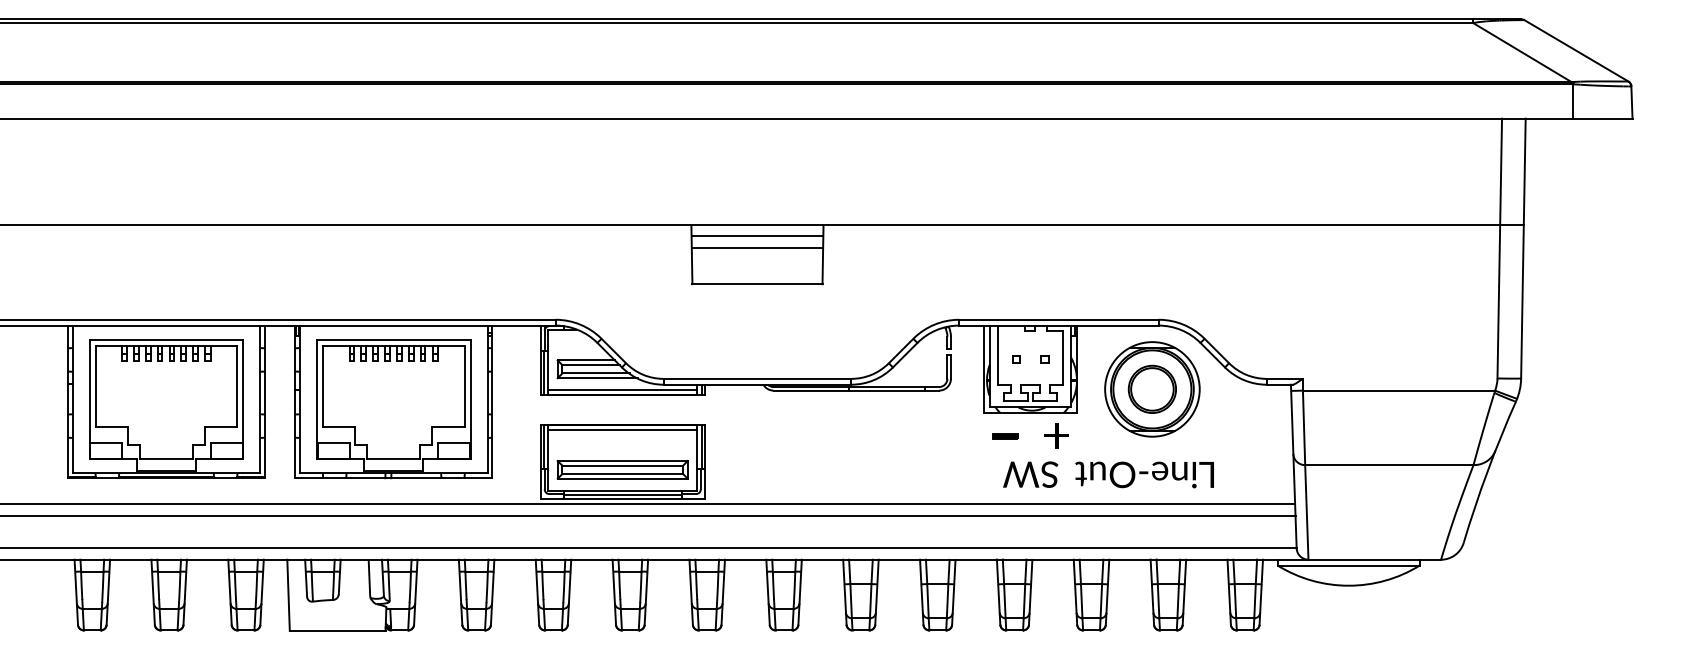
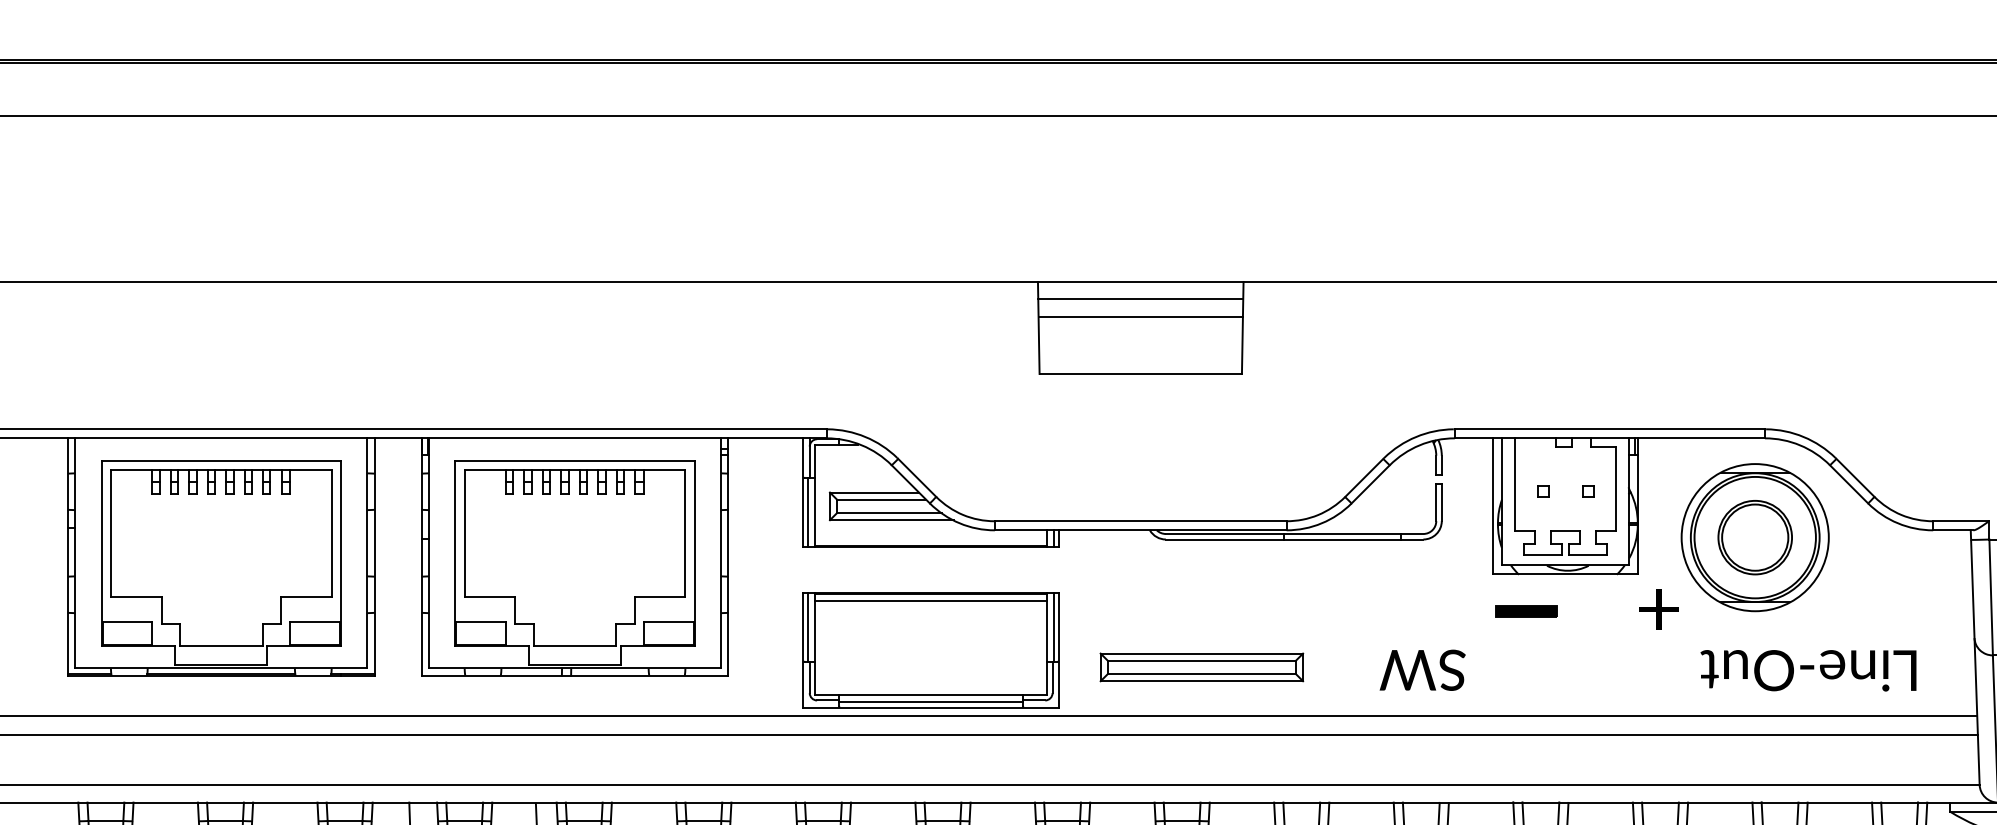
line: (622, 390) -> (930, 539), removed
text: (1056, 435) -> (1658, 609), moved
part: (1005, 436) -> (1526, 610), size x1.6
part: (622, 469) -> (1201, 666), moved
text: (1030, 474) -> (1422, 670), moved
text: (1144, 474) -> (1808, 670), moved

